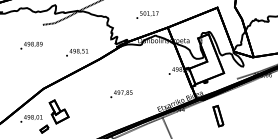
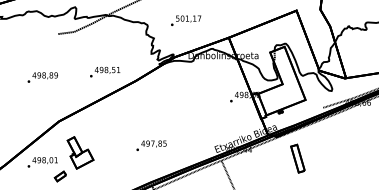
text: (147, 14) -> (186, 20), moved
text: (31, 45) -> (42, 77), moved
text: (121, 94) -> (151, 145), moved

